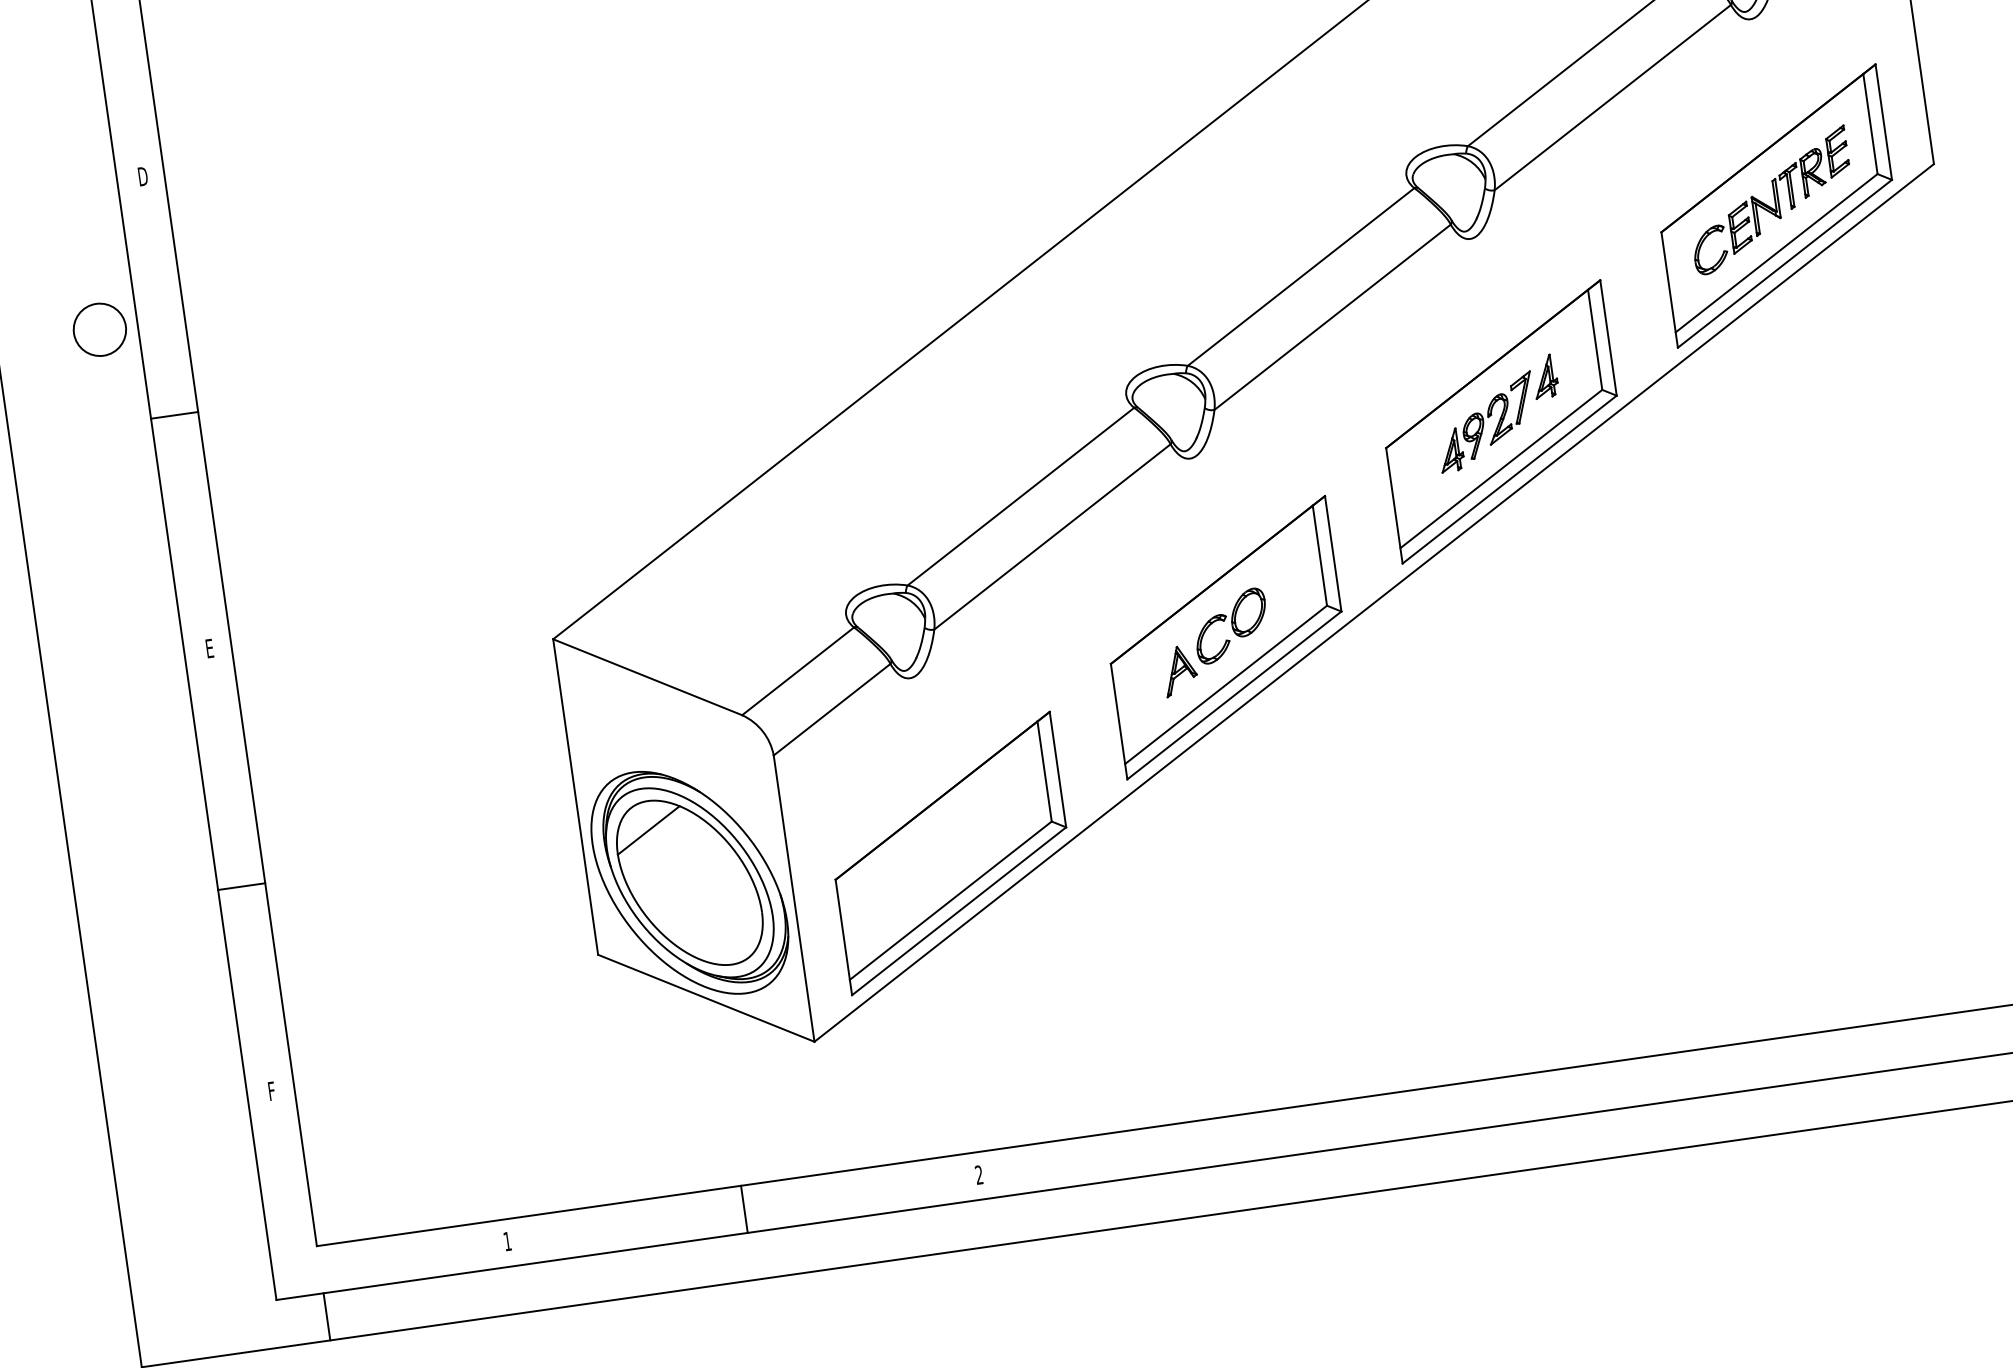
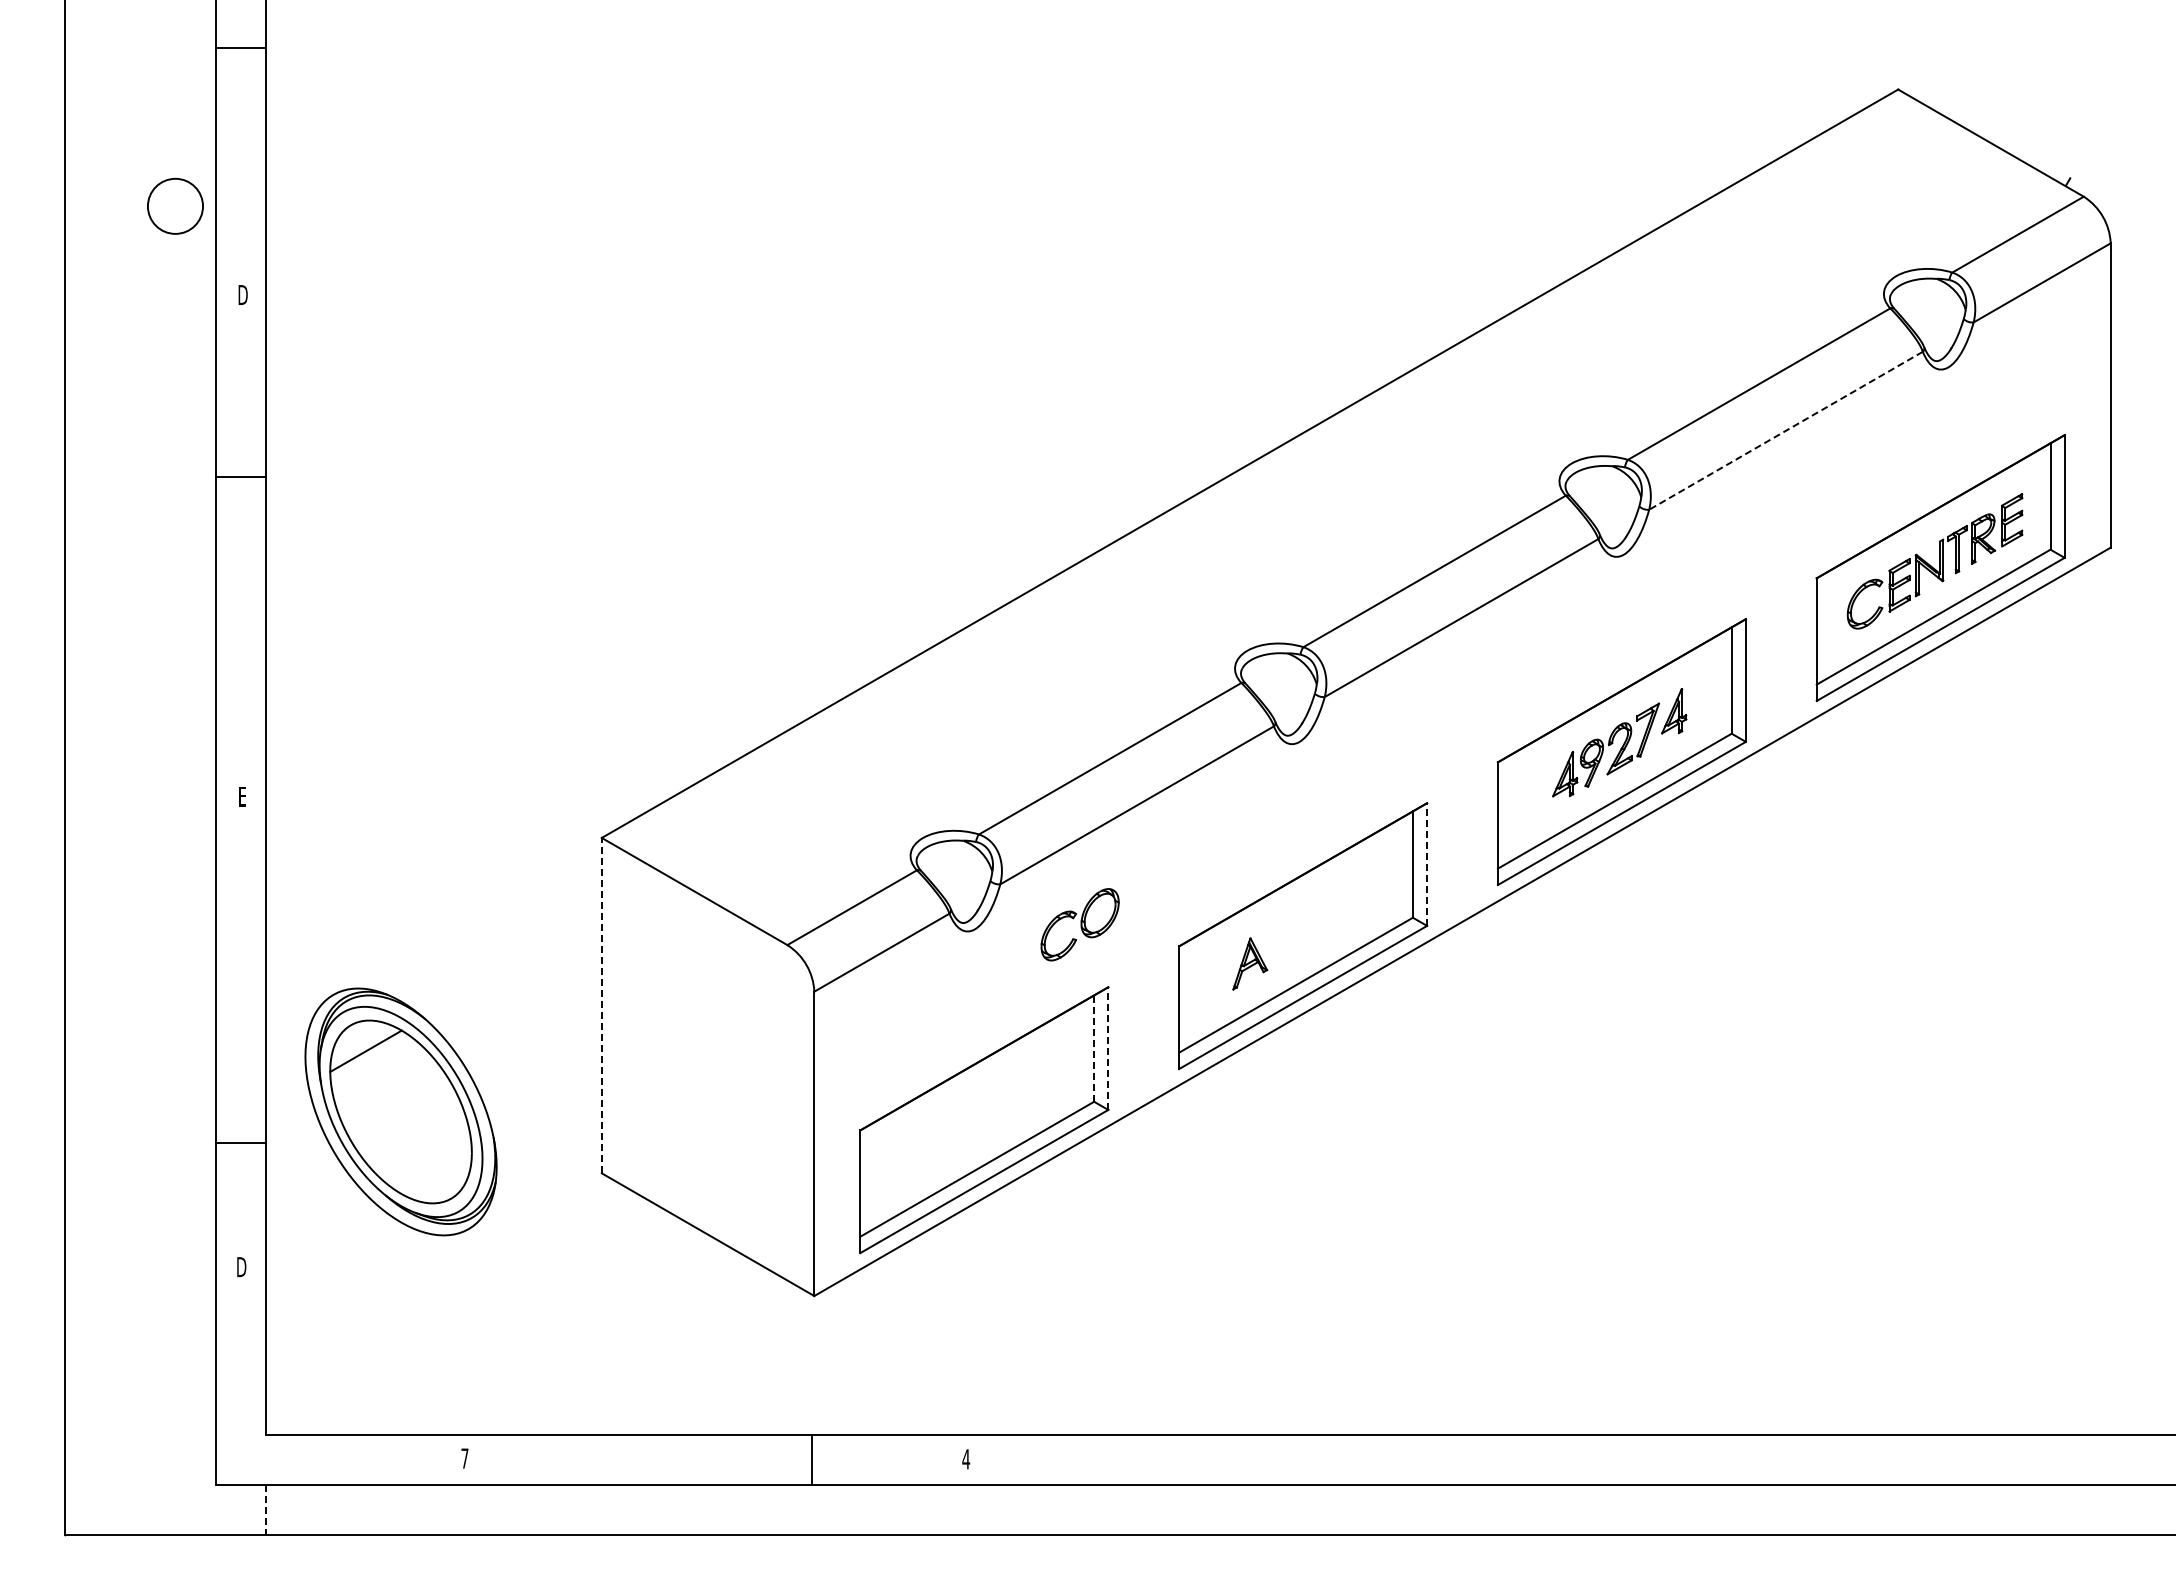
line: (1613, 97) -> (1786, 430), solid -> dashed
circle: (99, 329) -> (175, 205), moved
line: (174, 415) -> (240, 476), moved
line: (1333, 553) -> (1427, 864), solid -> dashed
part: (1230, 625) -> (1079, 924), moved
line: (1058, 769) -> (1108, 1048), solid -> dashed
line: (1044, 771) -> (1094, 1048), solid -> dashed
line: (575, 796) -> (601, 1005), solid -> dashed
part: (689, 882) -> (400, 1111), moved
line: (241, 886) -> (240, 1143), moved
text: (271, 1091) -> (241, 1267), F -> D
text: (979, 1175) -> (966, 1459), 2 -> 4
line: (744, 1209) -> (812, 1460), moved
text: (507, 1241) -> (464, 1458), 1 -> 7
line: (326, 1317) -> (265, 1510), solid -> dashed

